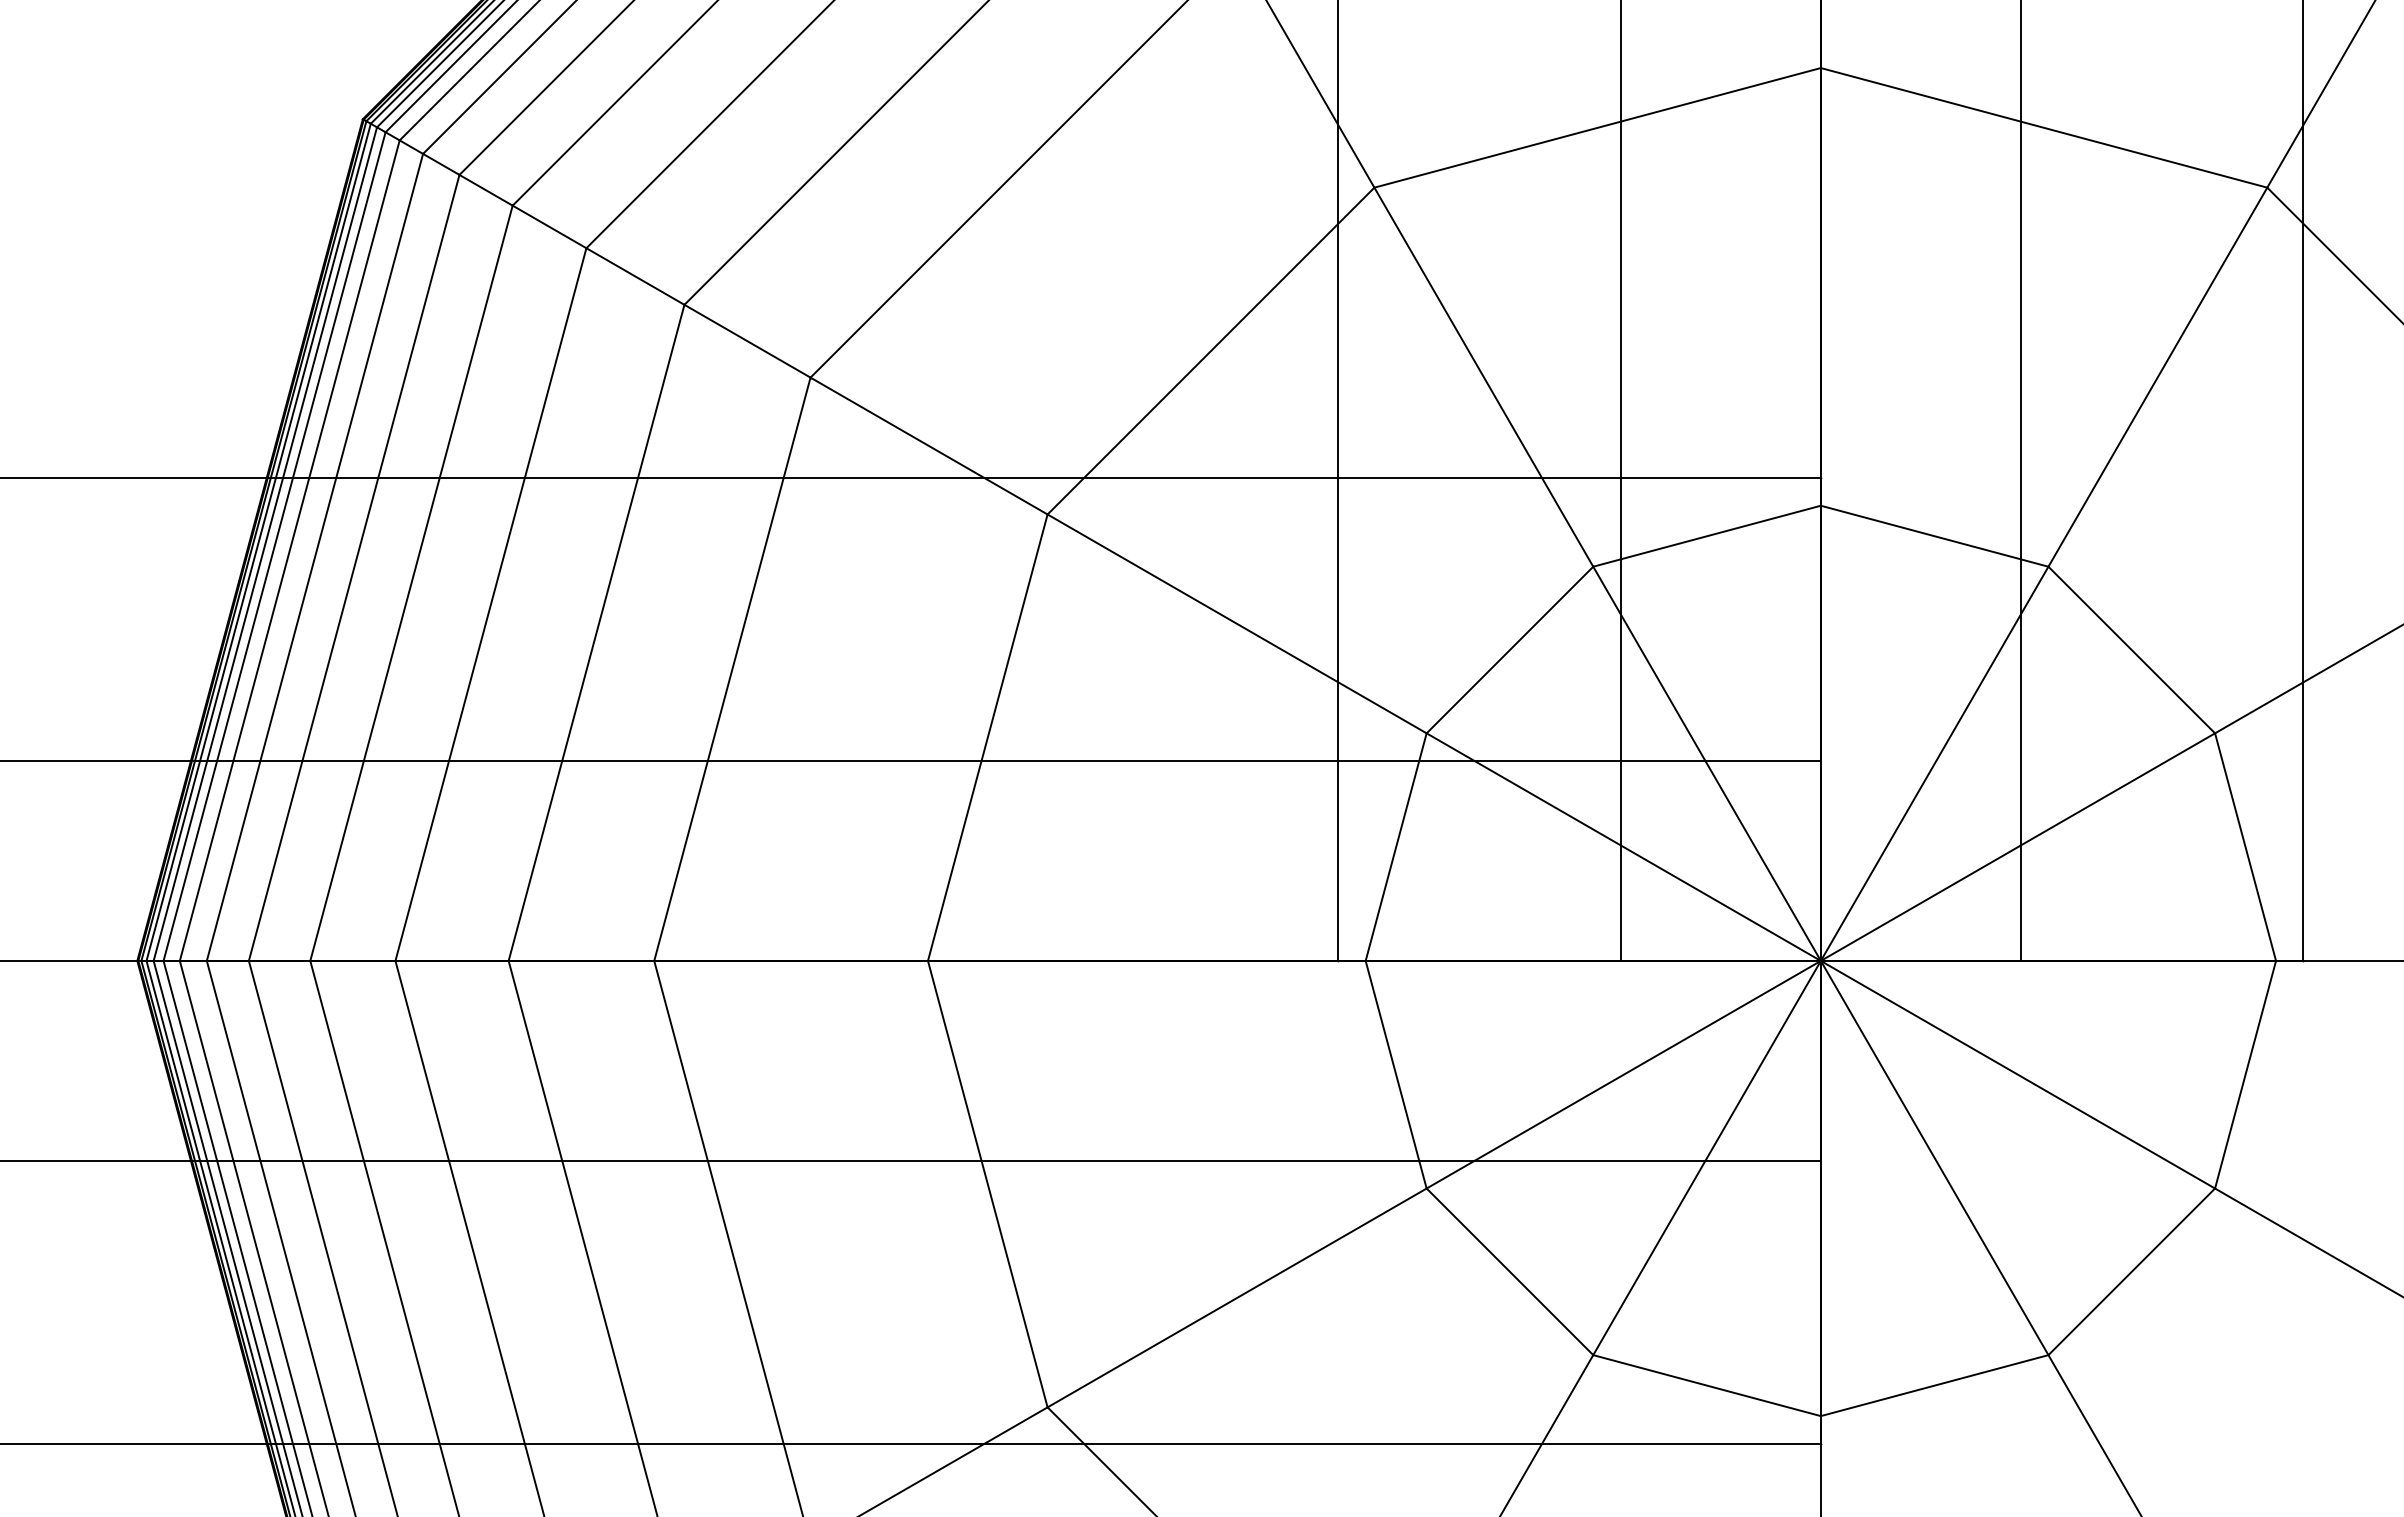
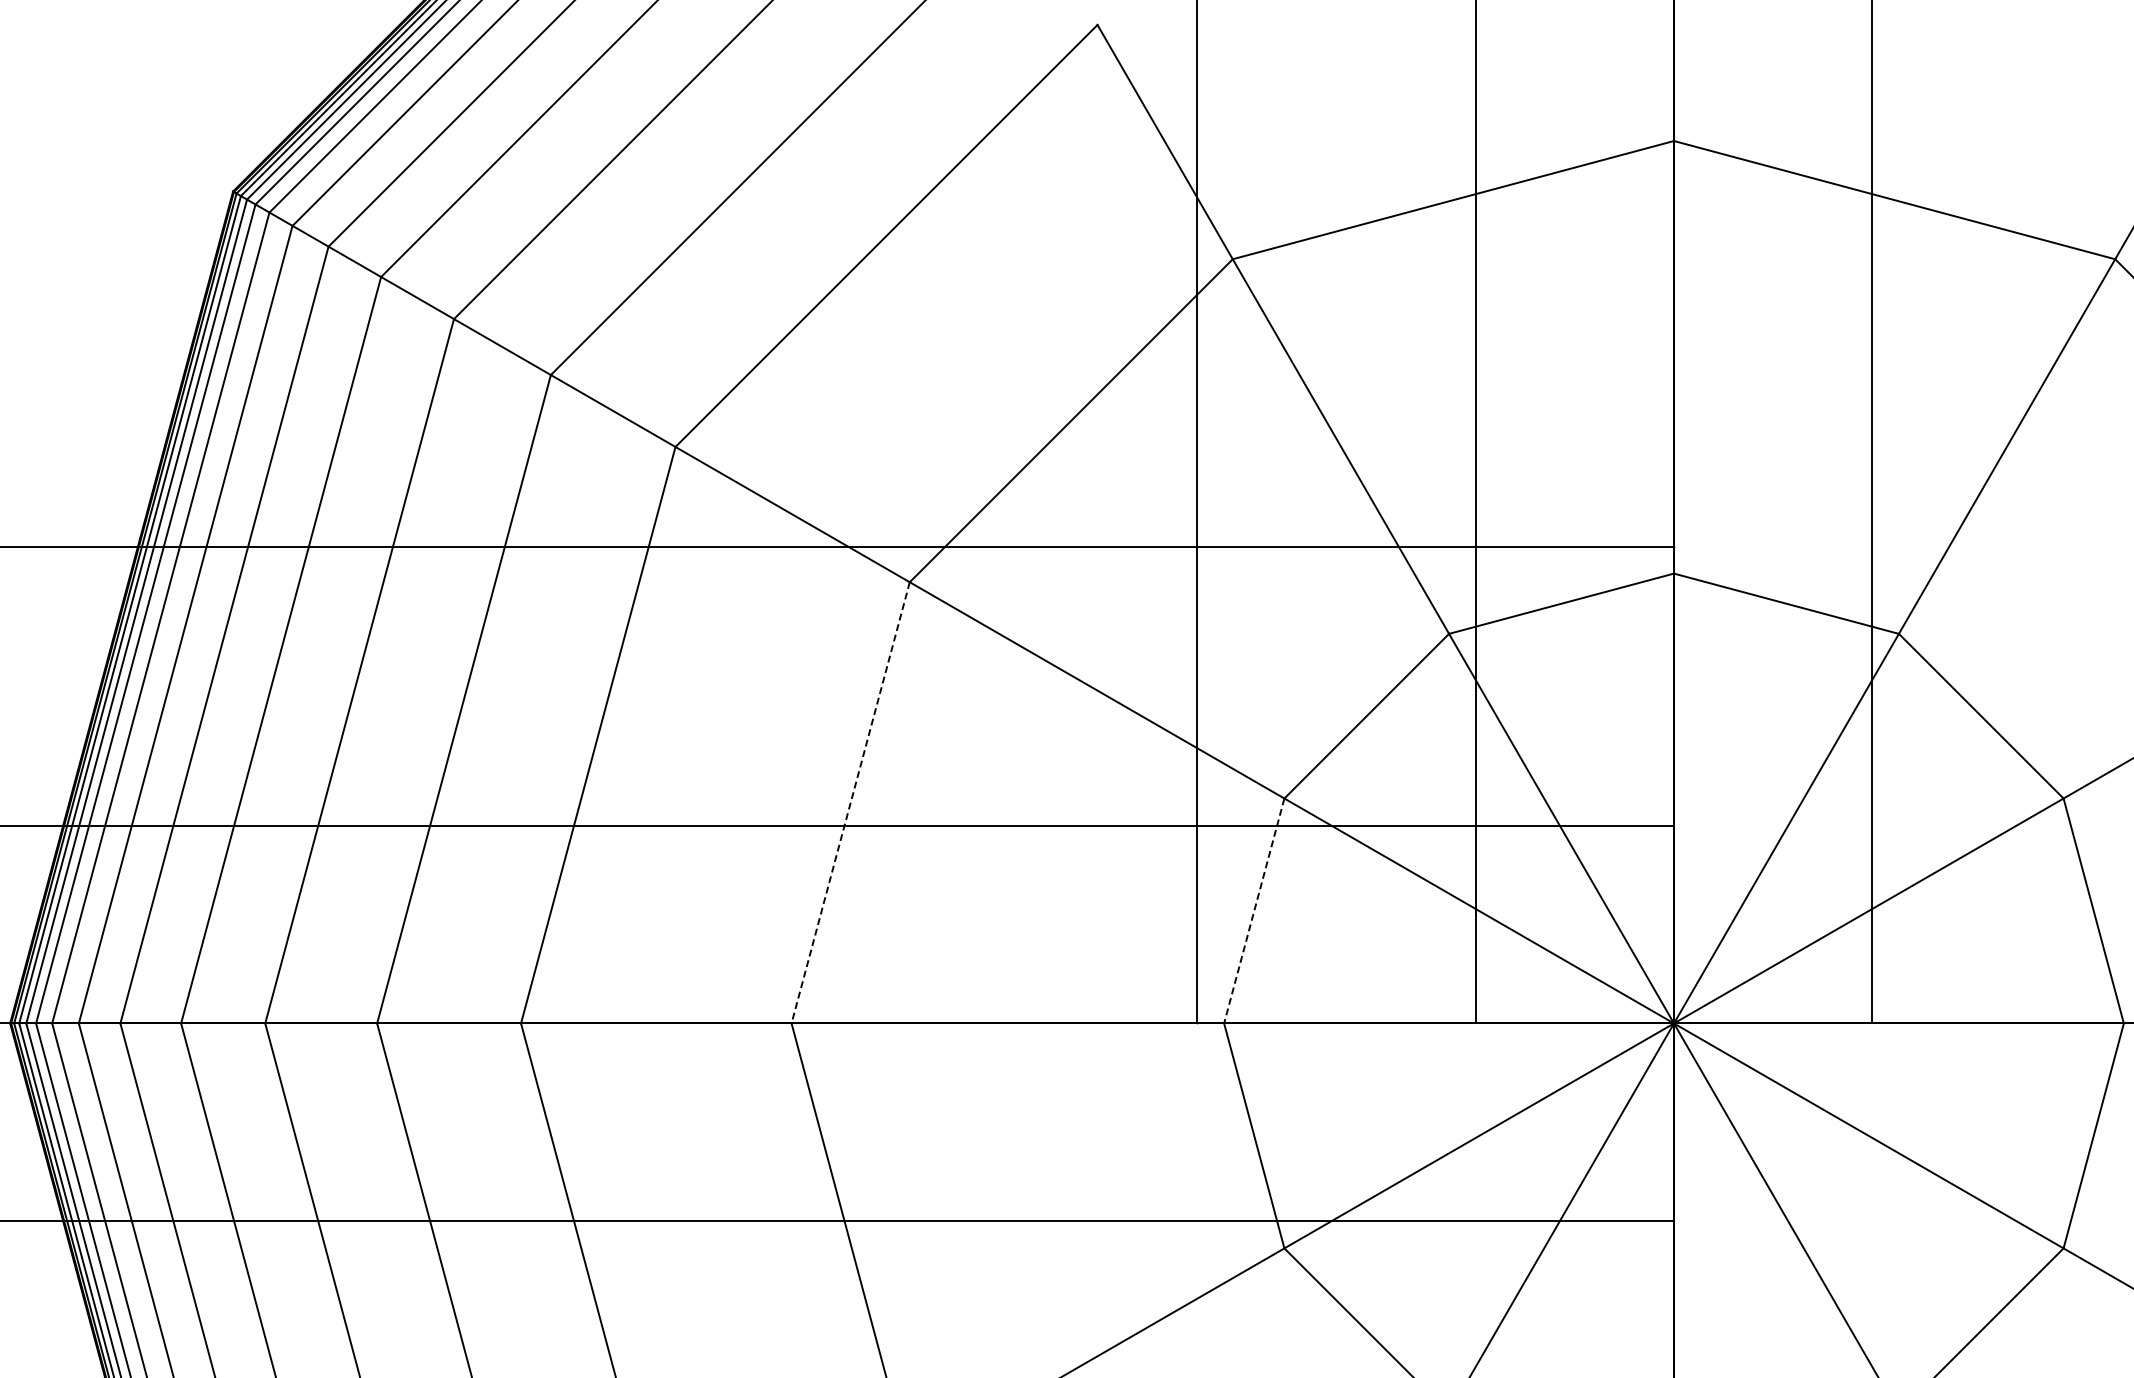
line: (987, 738) -> (850, 803), solid -> dashed
line: (1396, 847) -> (1254, 911), solid -> dashed

